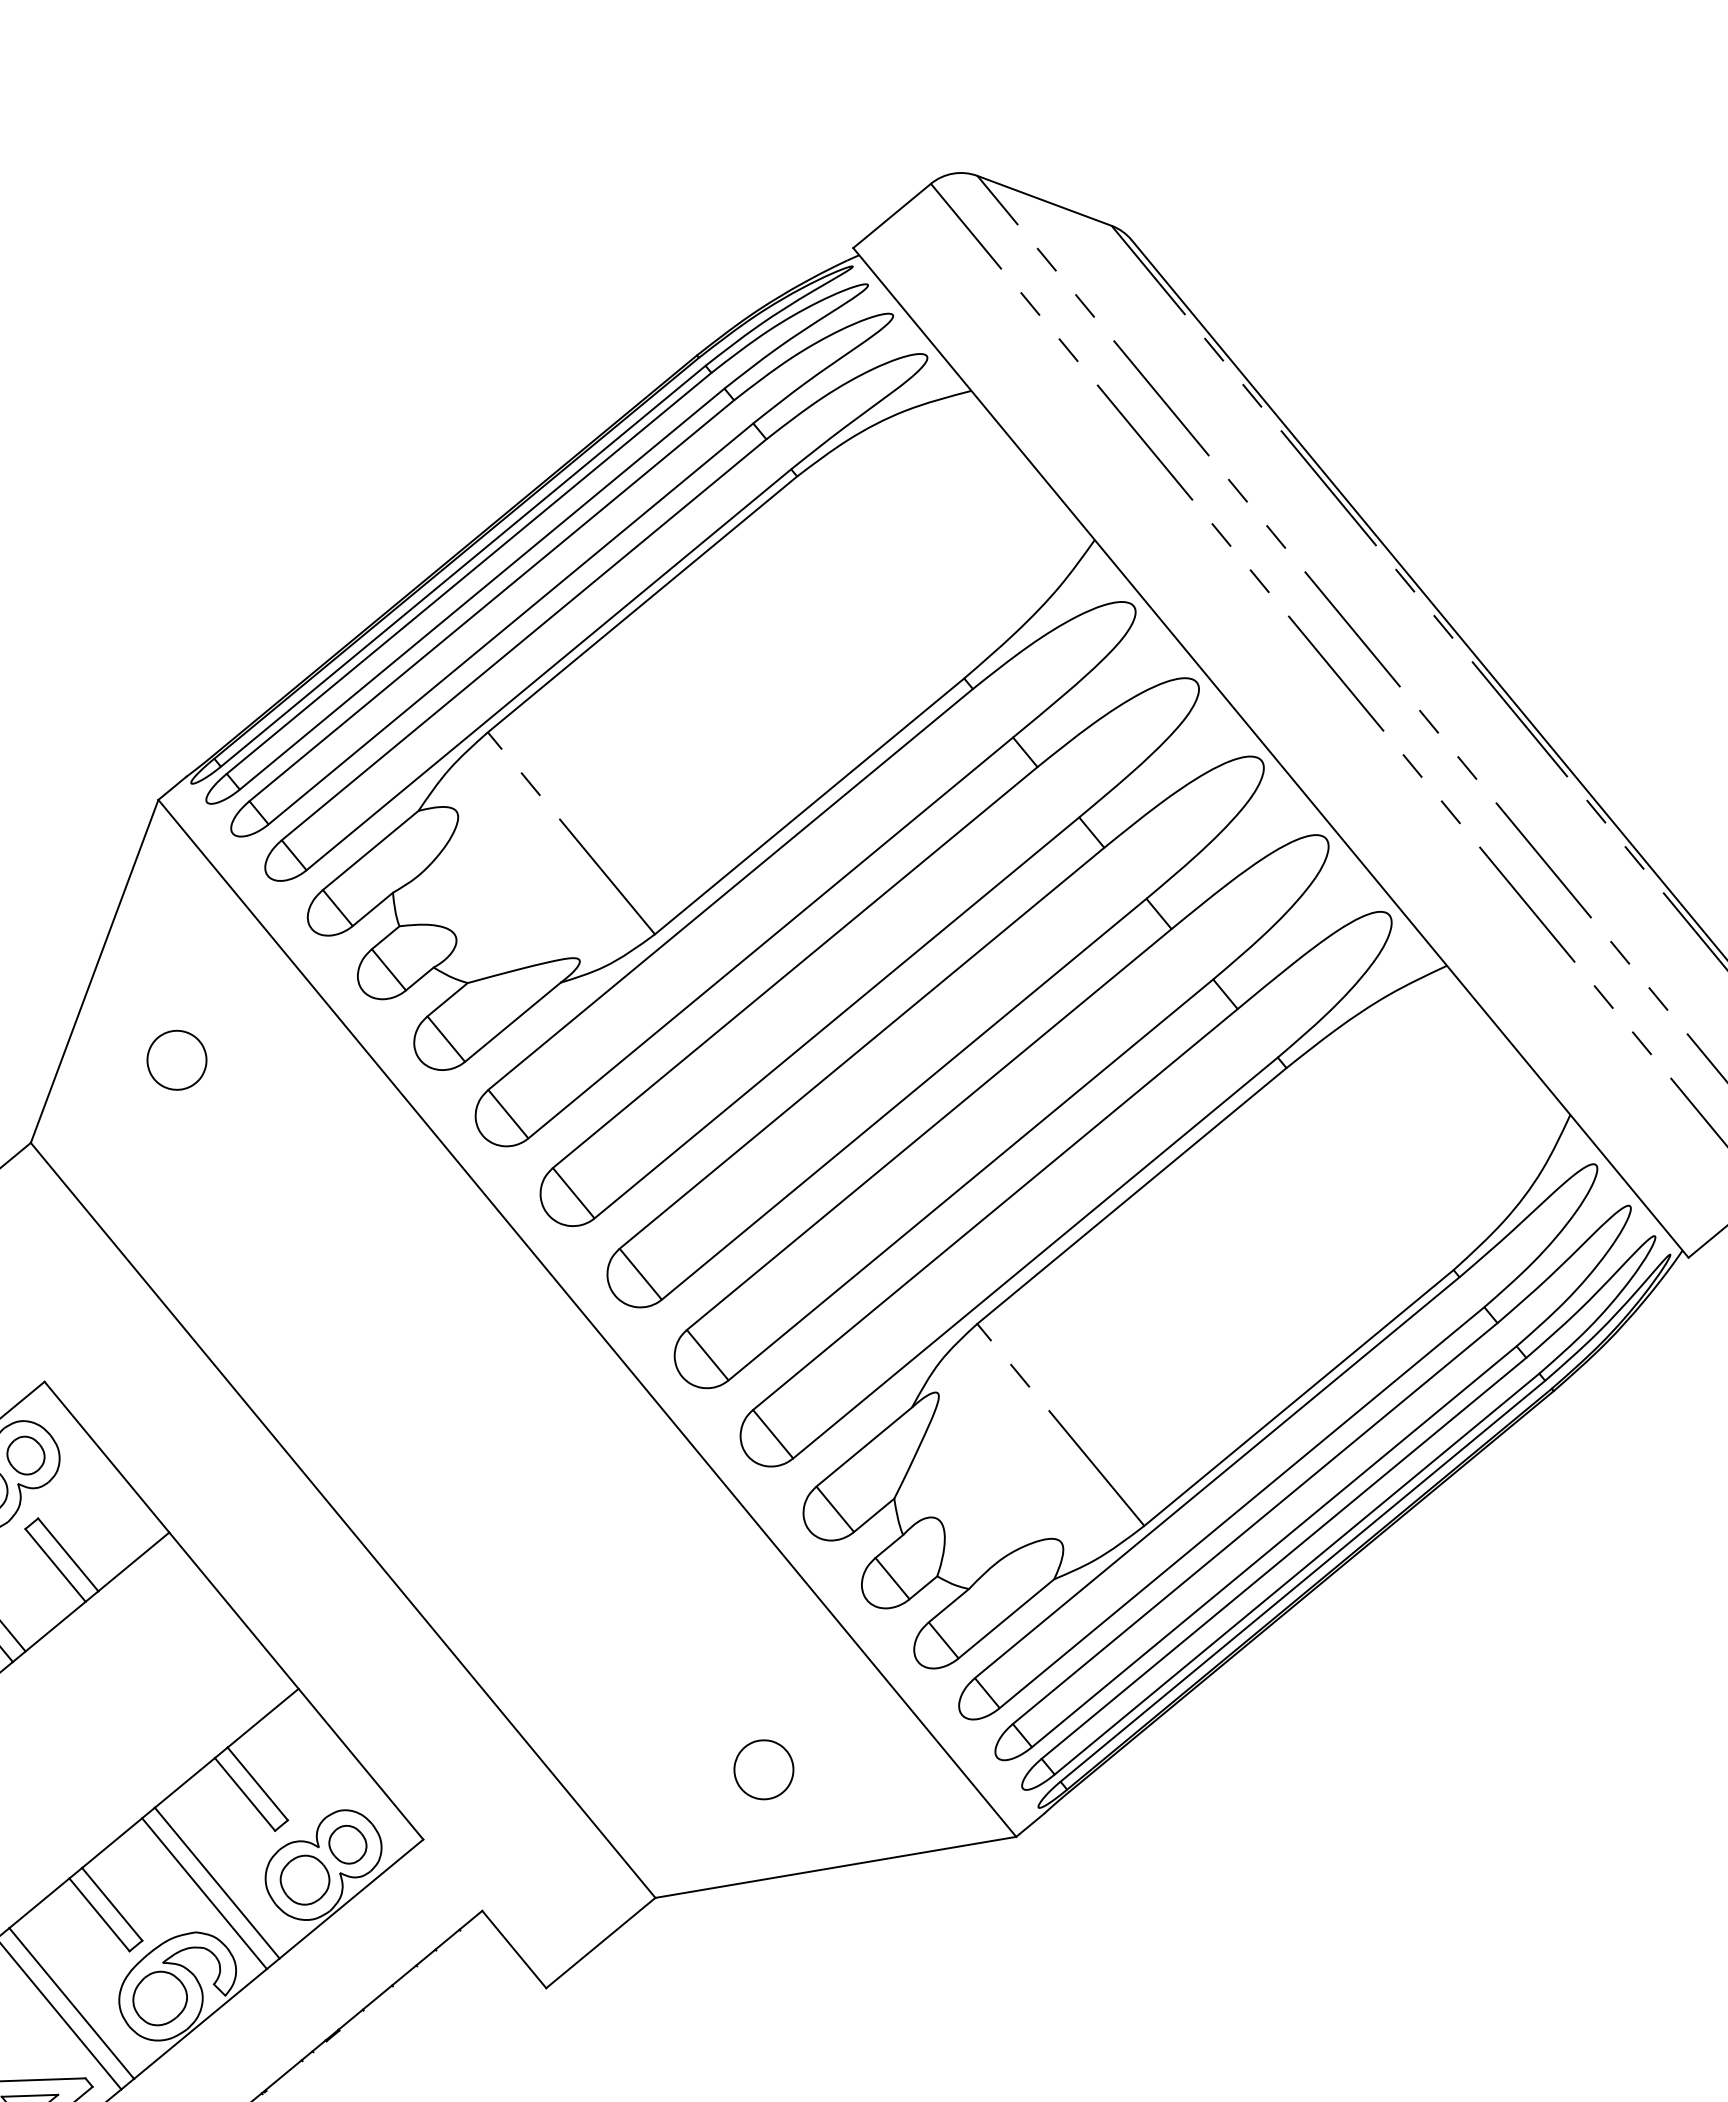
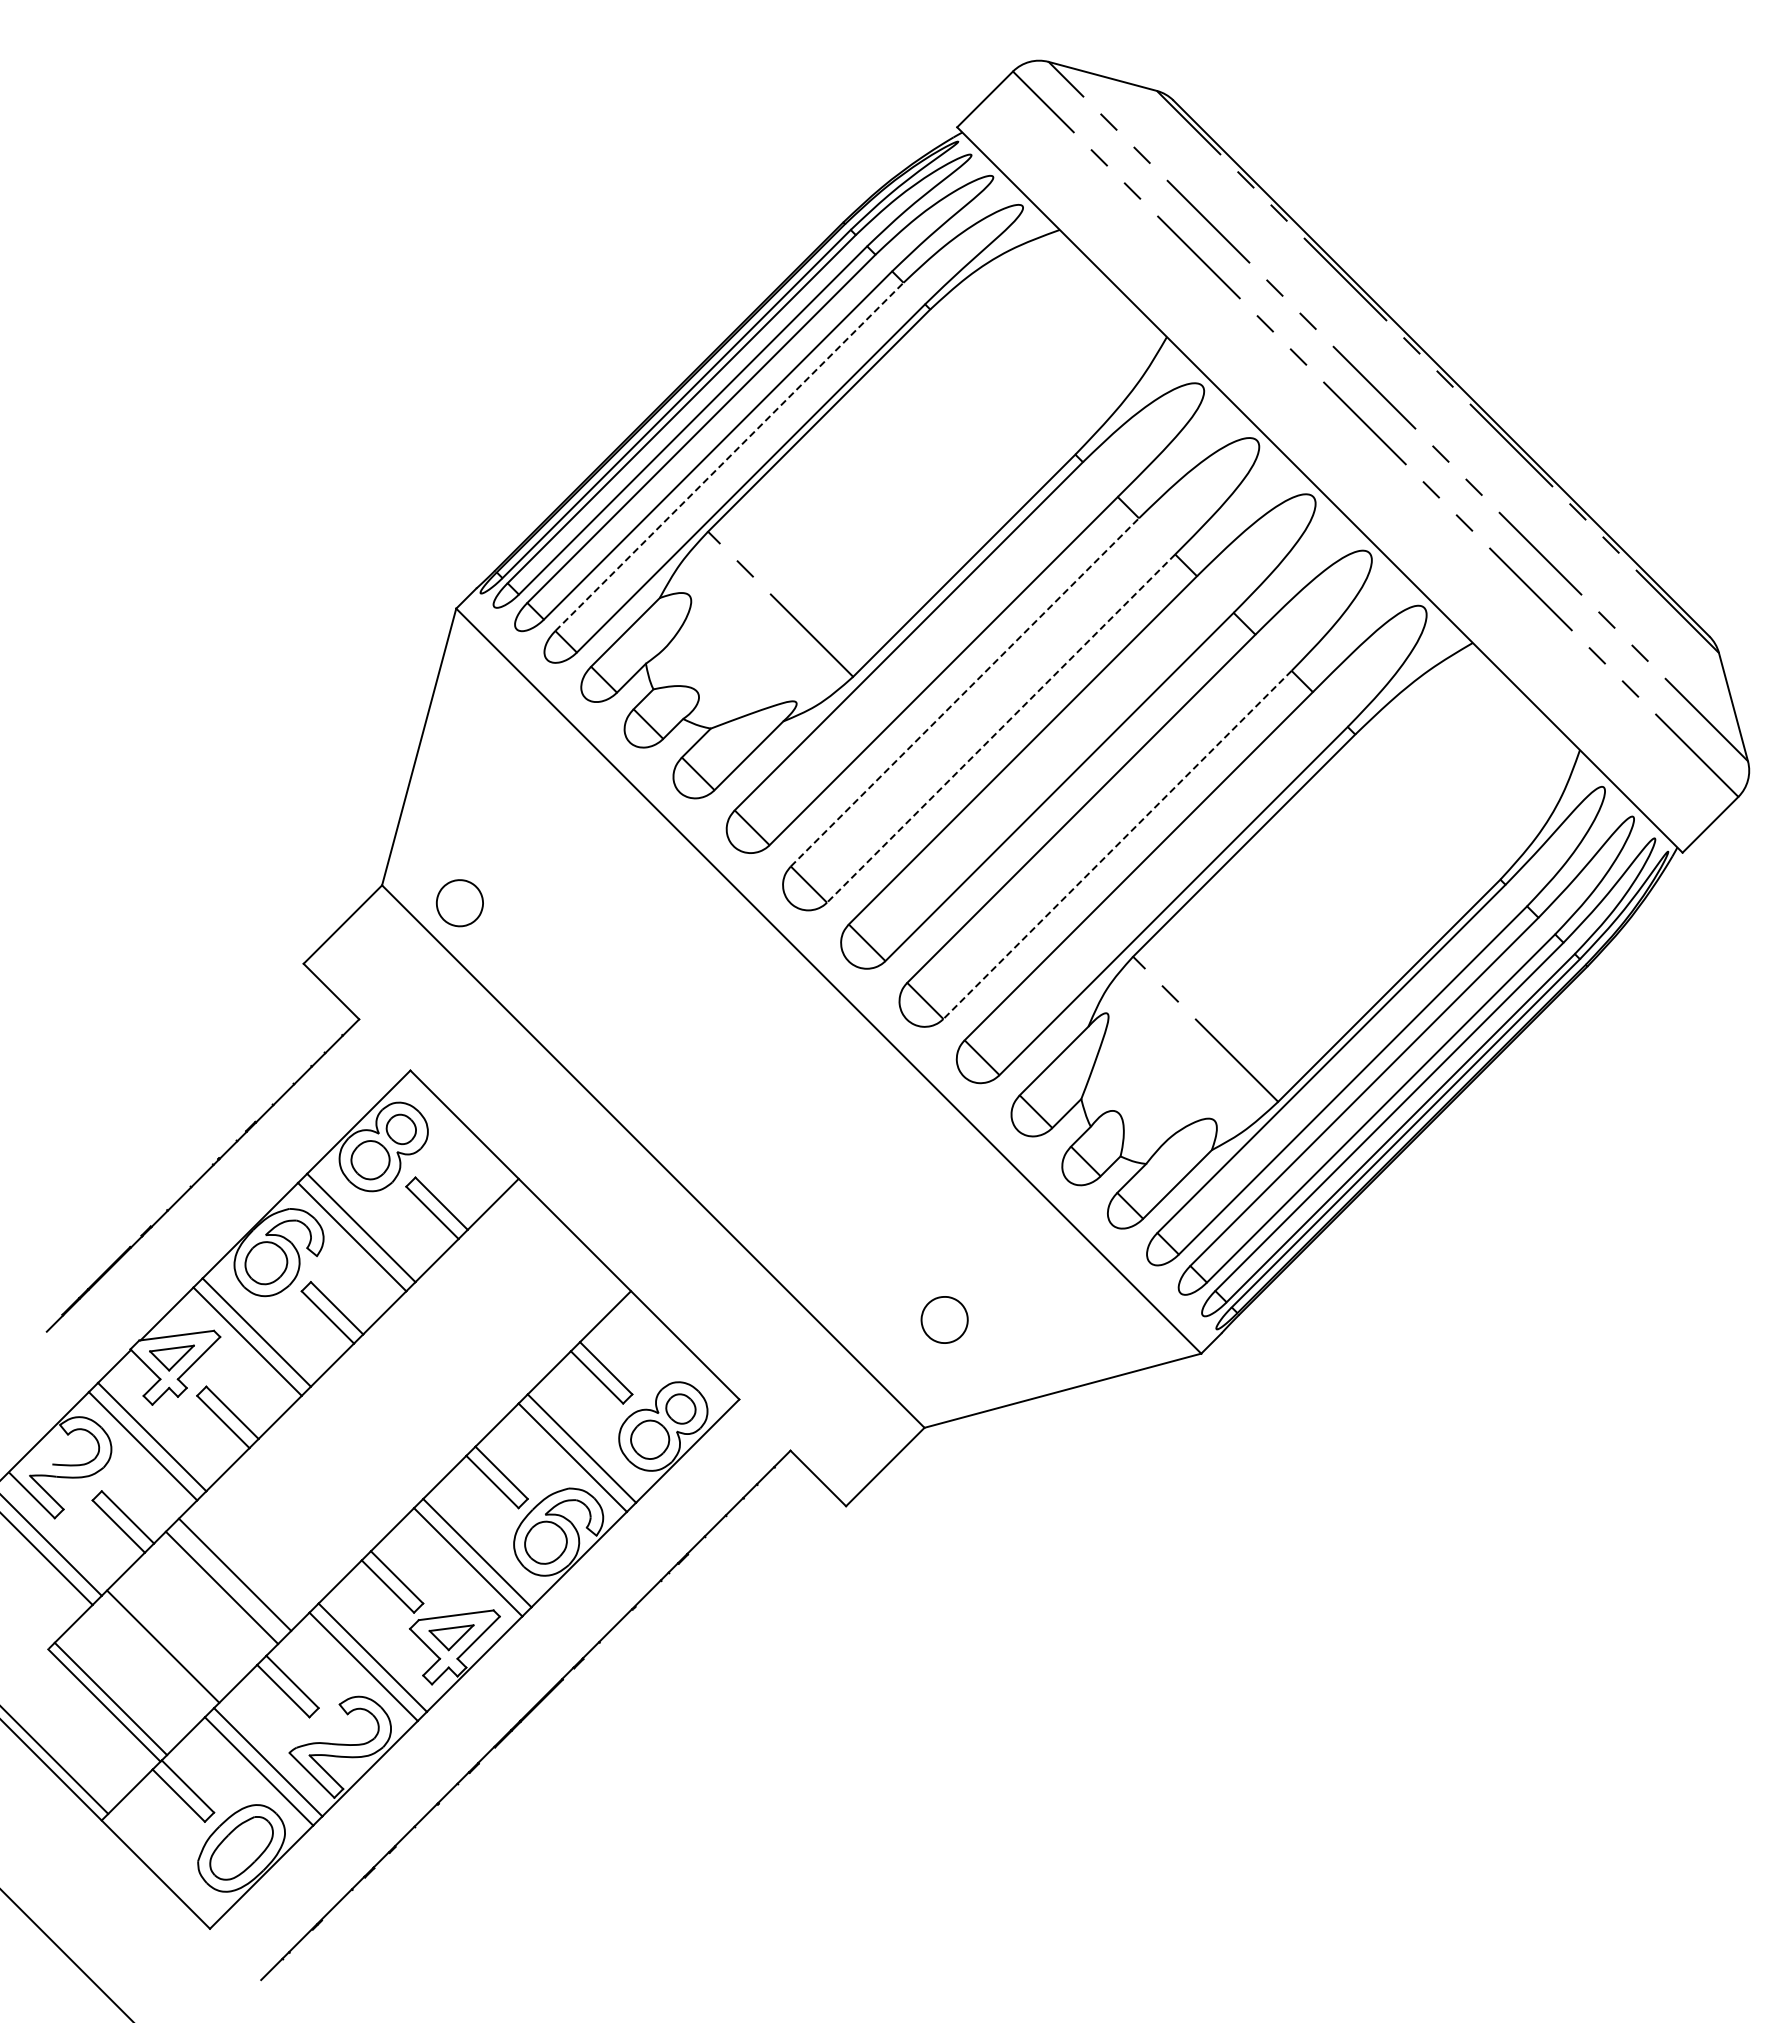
line: (524, 639) -> (729, 456), solid -> dashed
line: (795, 967) -> (965, 692), solid -> dashed
line: (836, 1017) -> (1000, 728), solid -> dashed
part: (176, 1060) -> (459, 903), moved
line: (970, 1180) -> (1117, 845), solid -> dashed
part: (763, 1769) -> (944, 1319), moved

